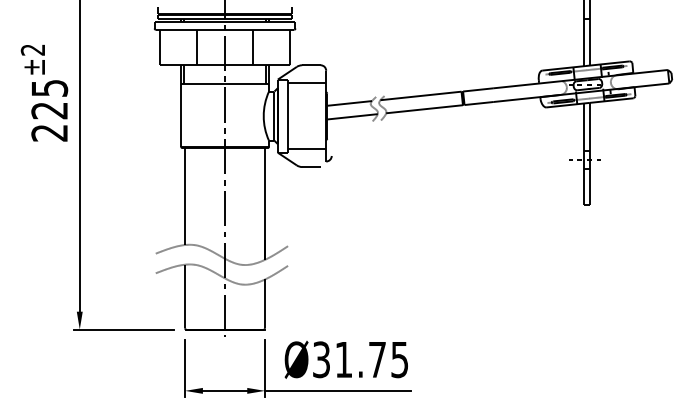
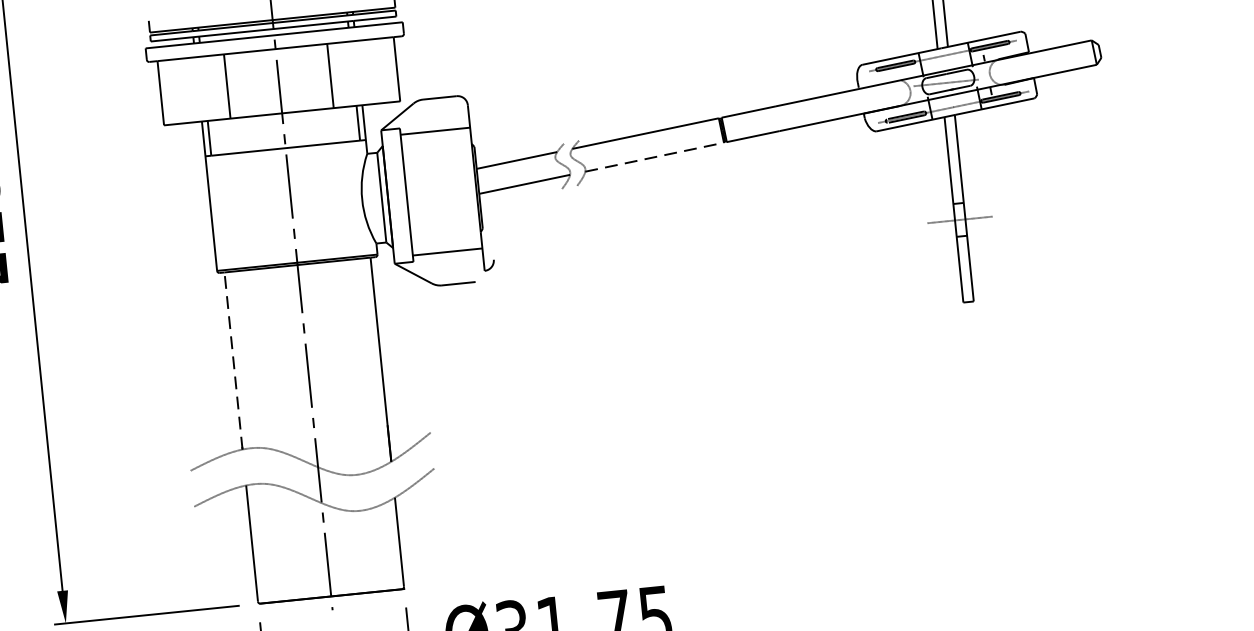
line: (424, 109) -> (654, 157), solid -> dashed
line: (185, 196) -> (234, 360), solid -> dashed

